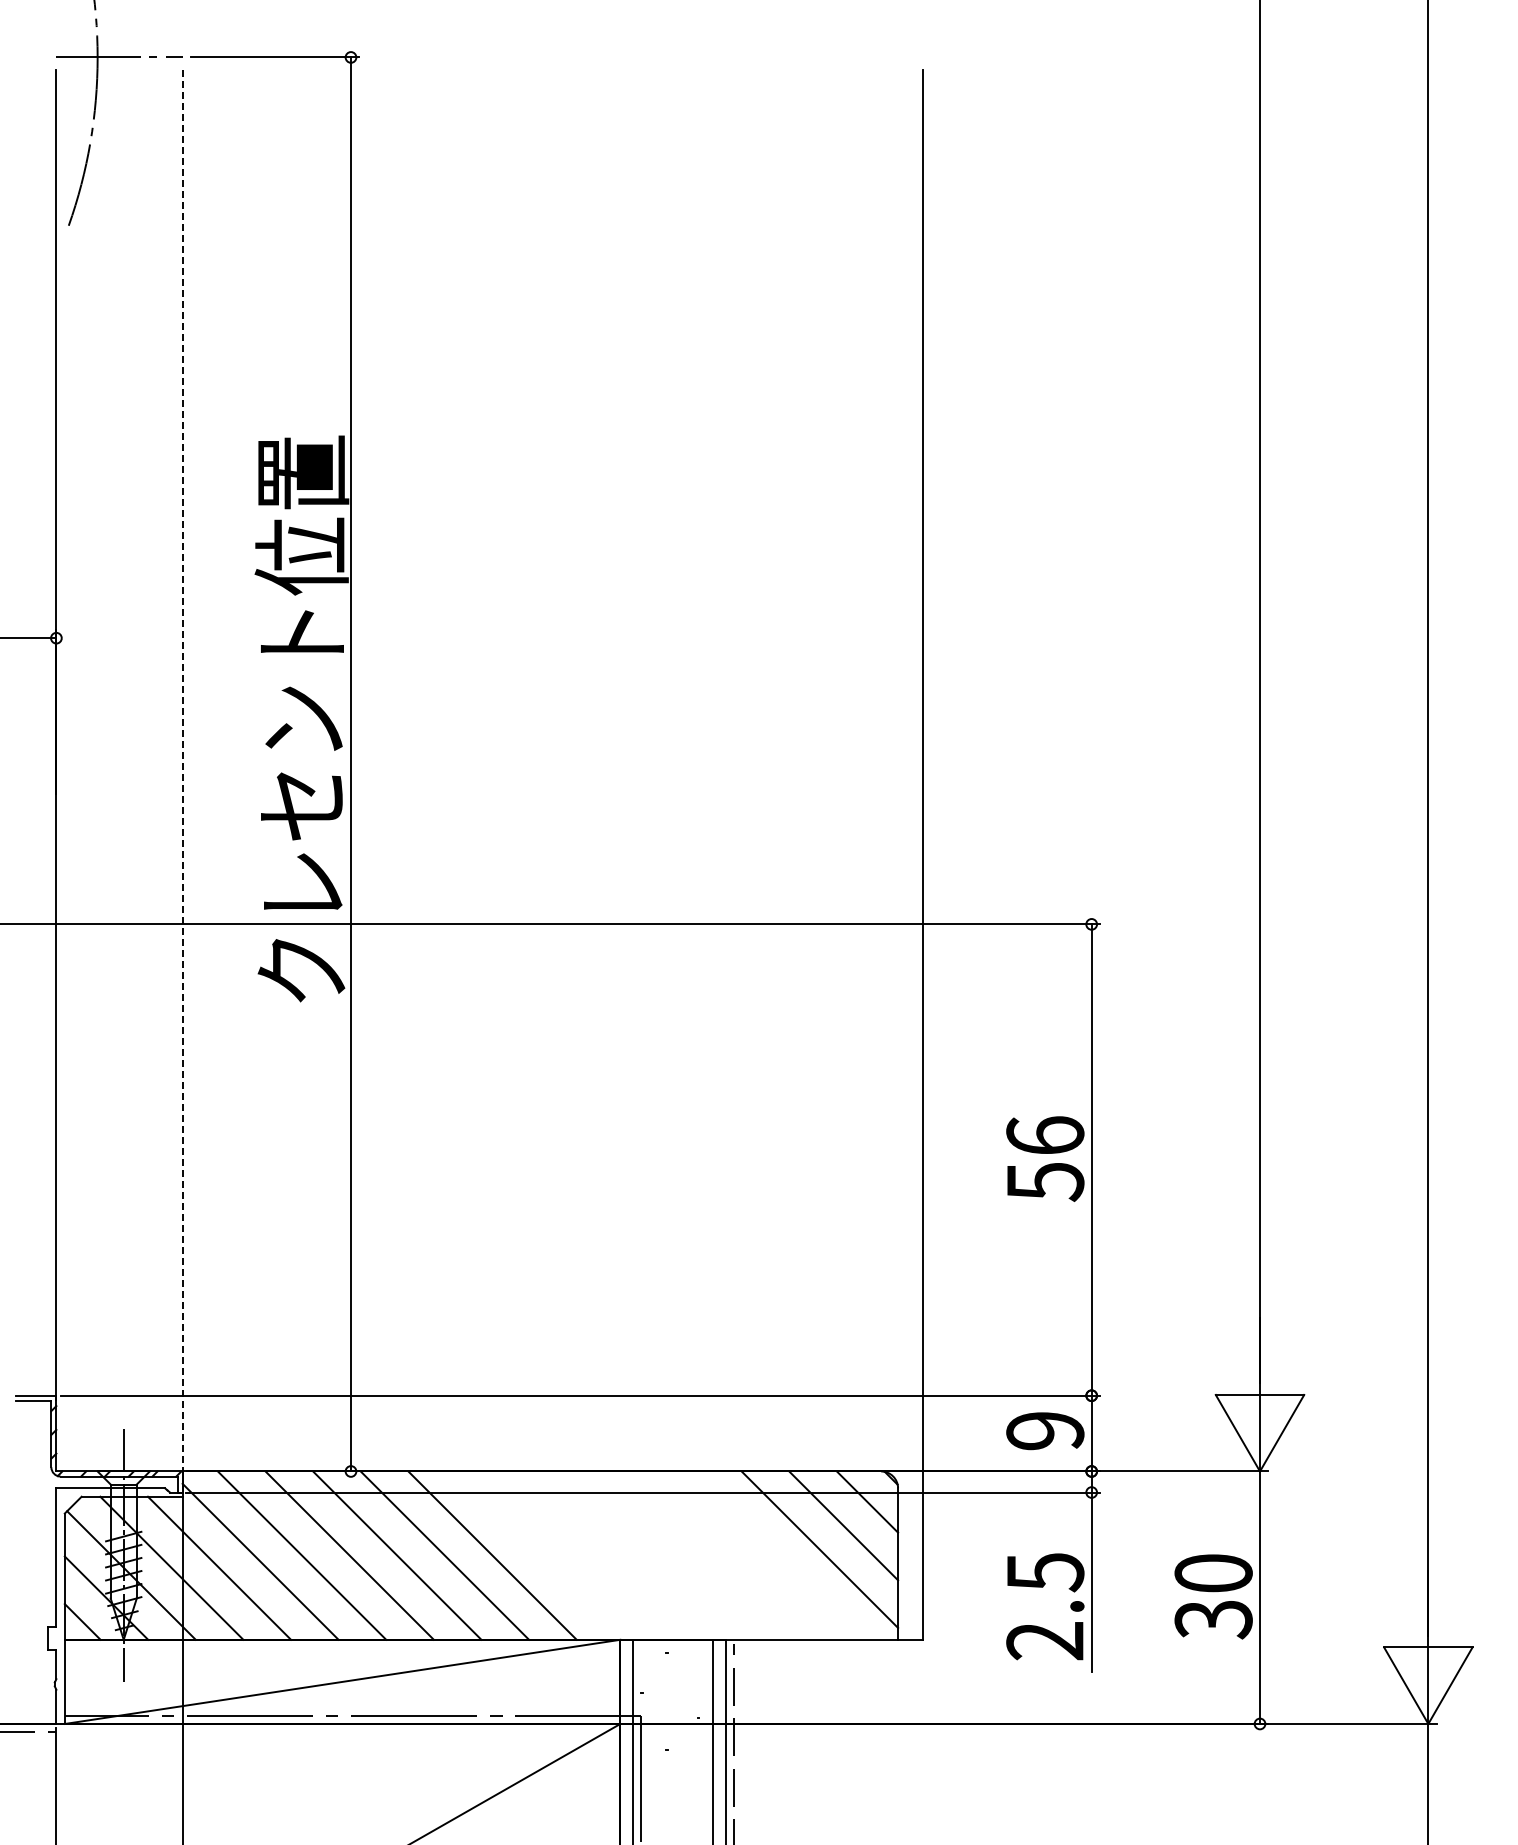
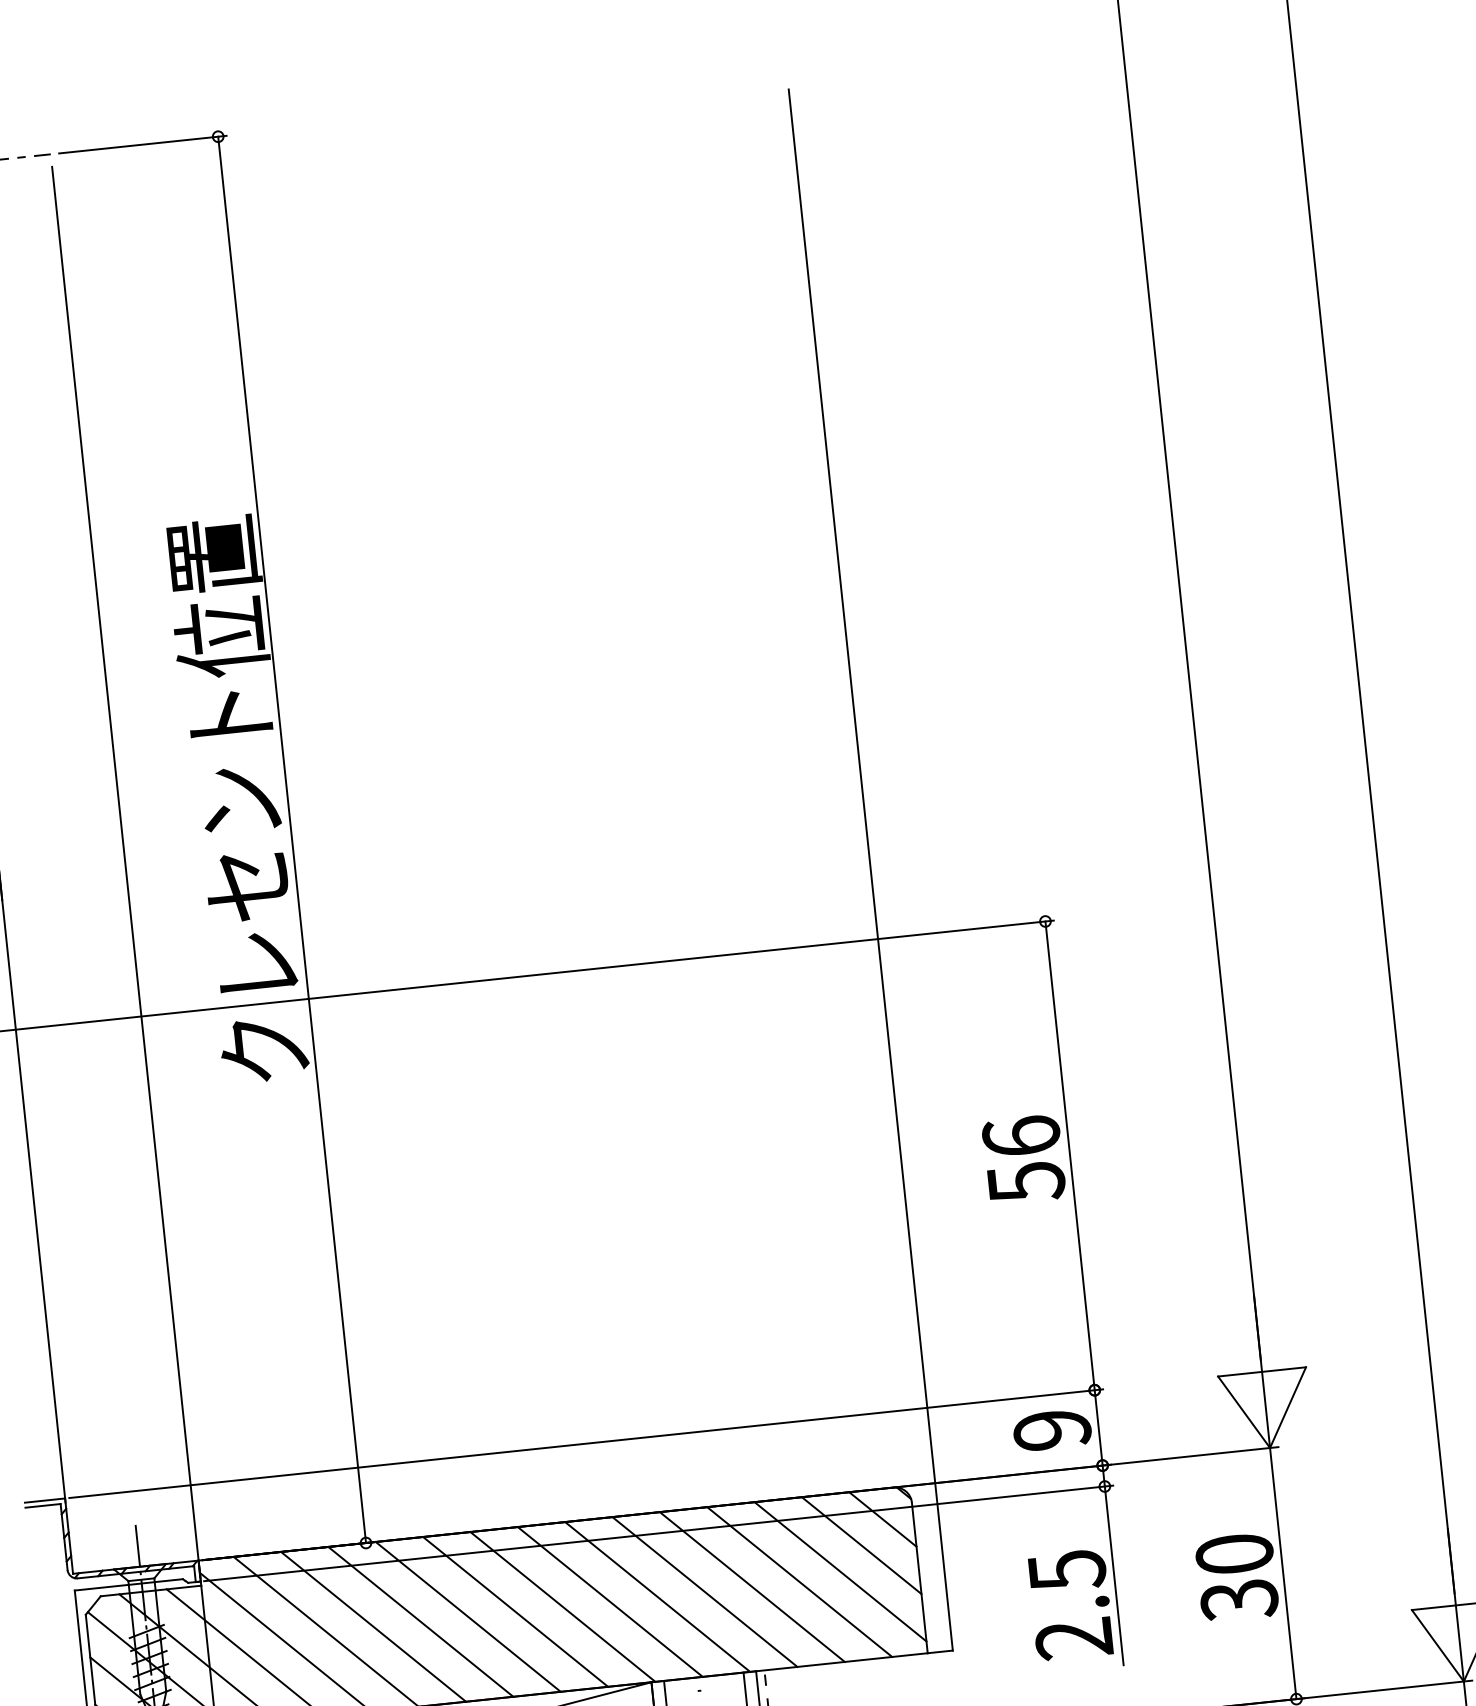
line: (182, 779) -> (126, 872), dashed -> solid
line: (539, 1555) -> (562, 1606), added
line: (587, 1555) -> (610, 1601), added
line: (635, 1555) -> (657, 1596), added
line: (682, 1555) -> (704, 1591), added
line: (730, 1555) -> (752, 1586), added
line: (778, 1555) -> (799, 1581), added

